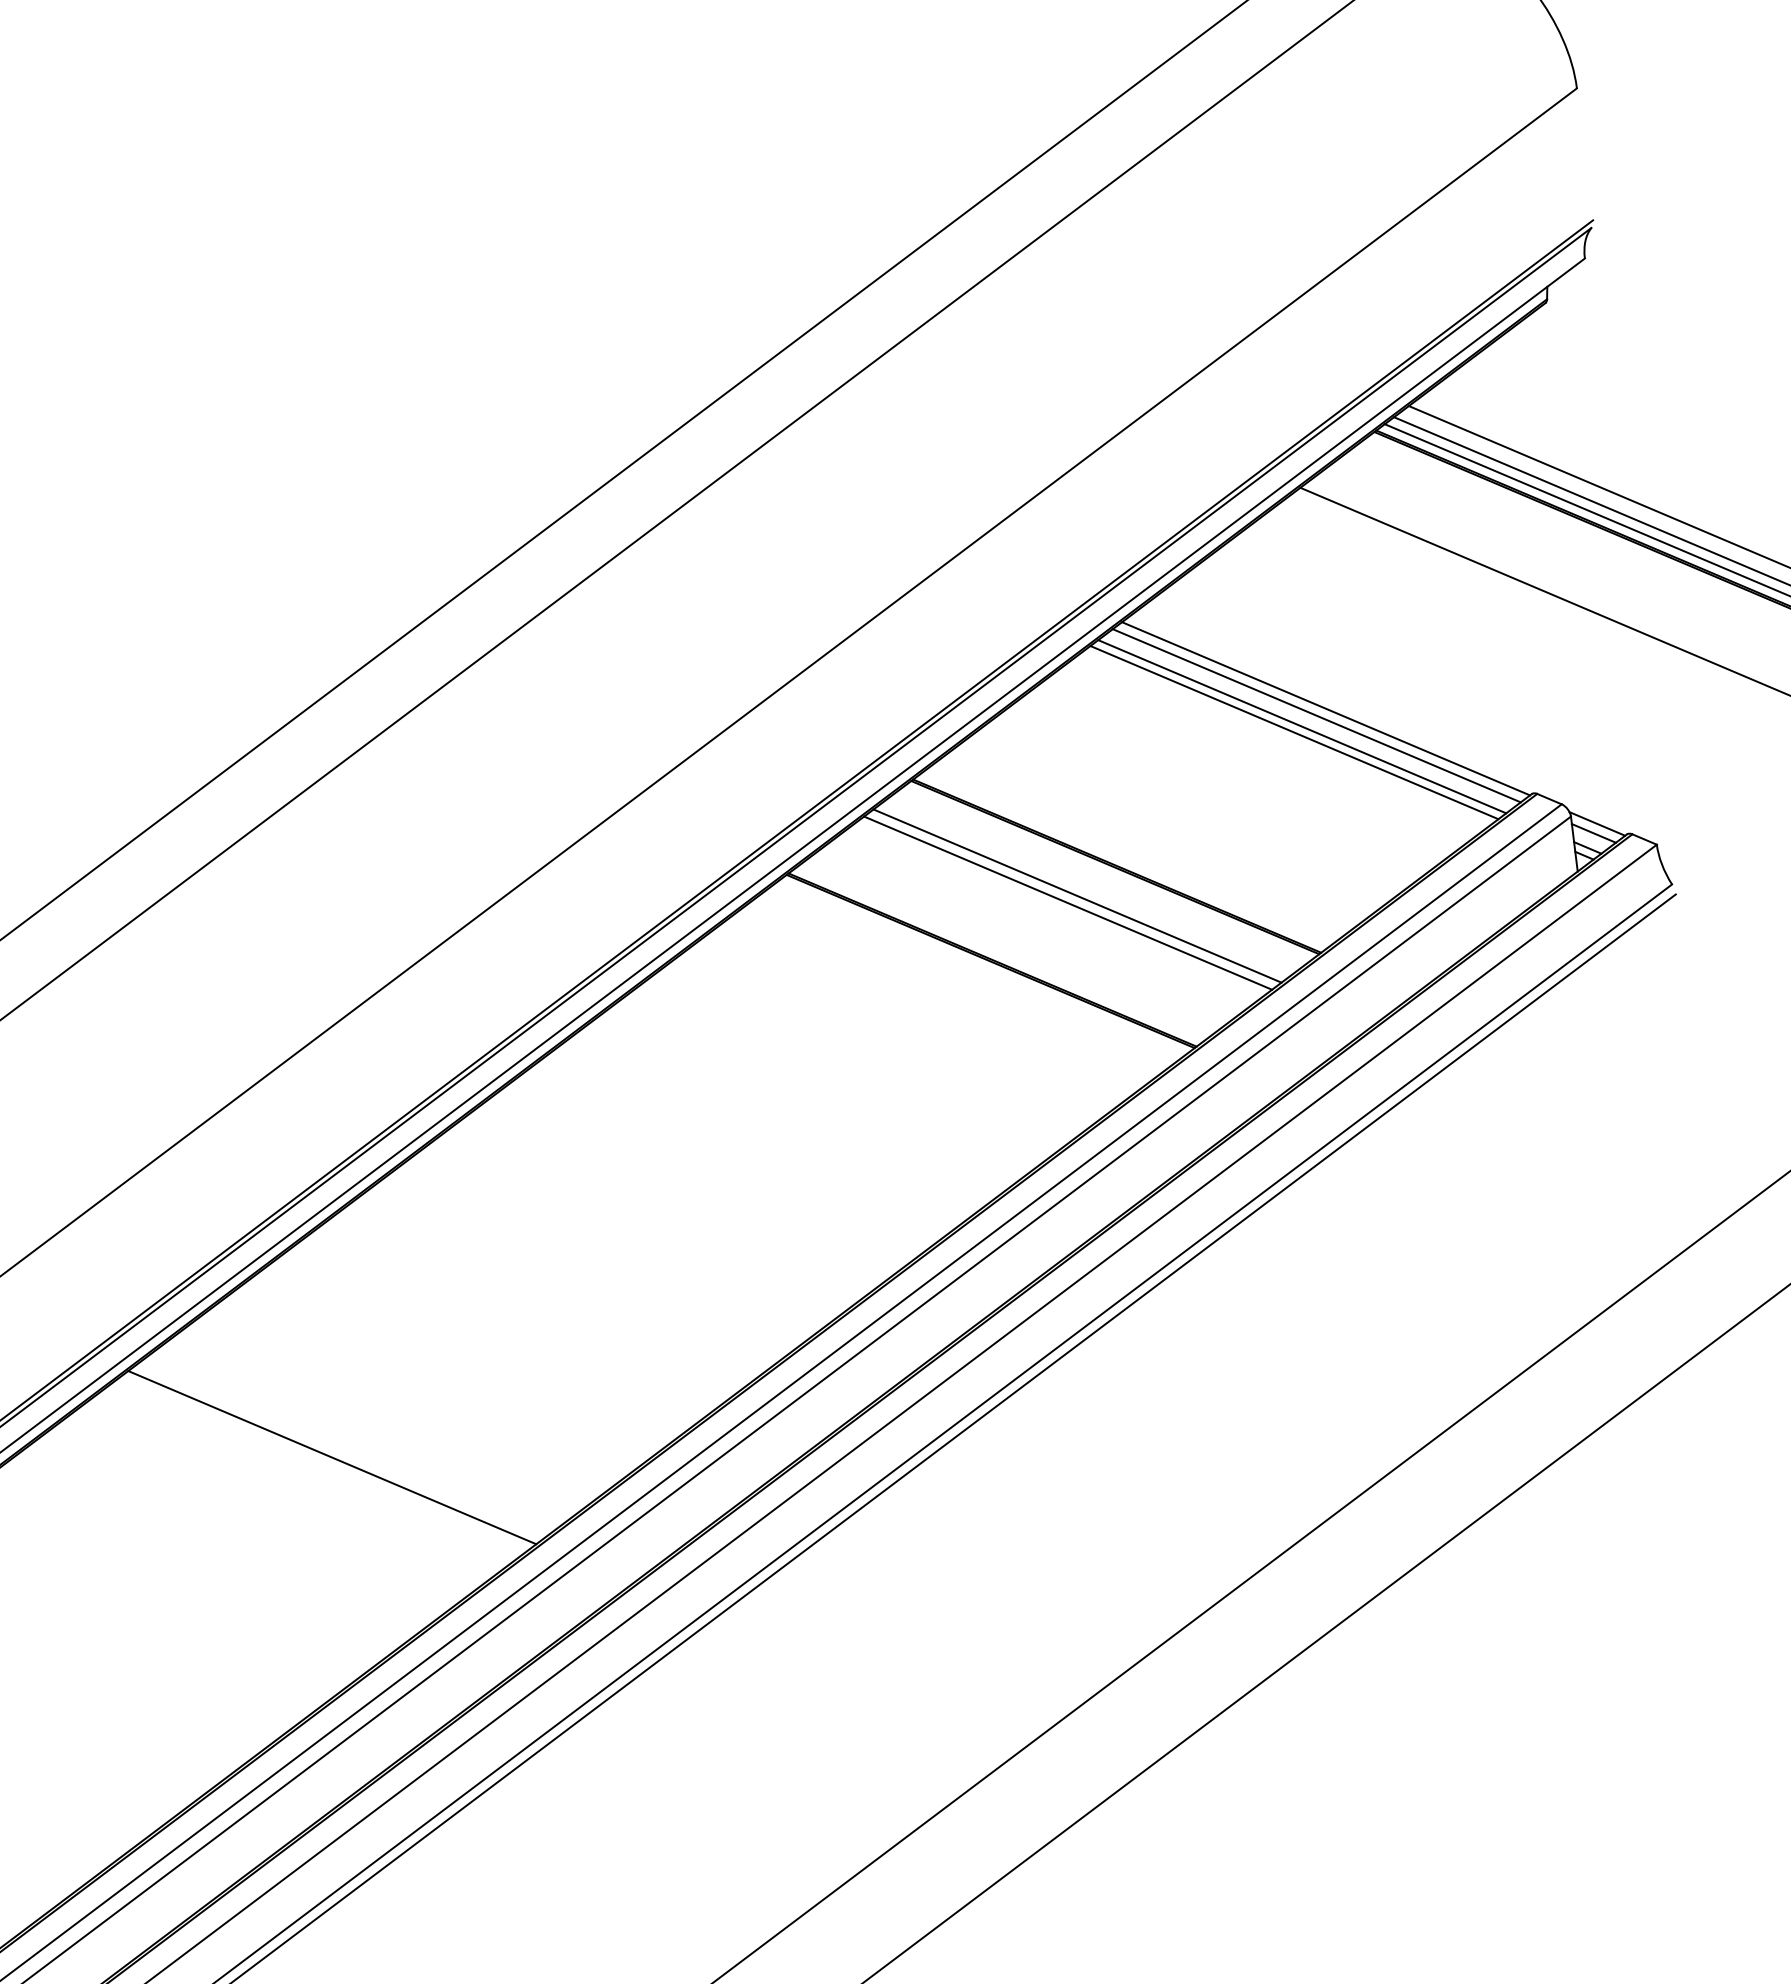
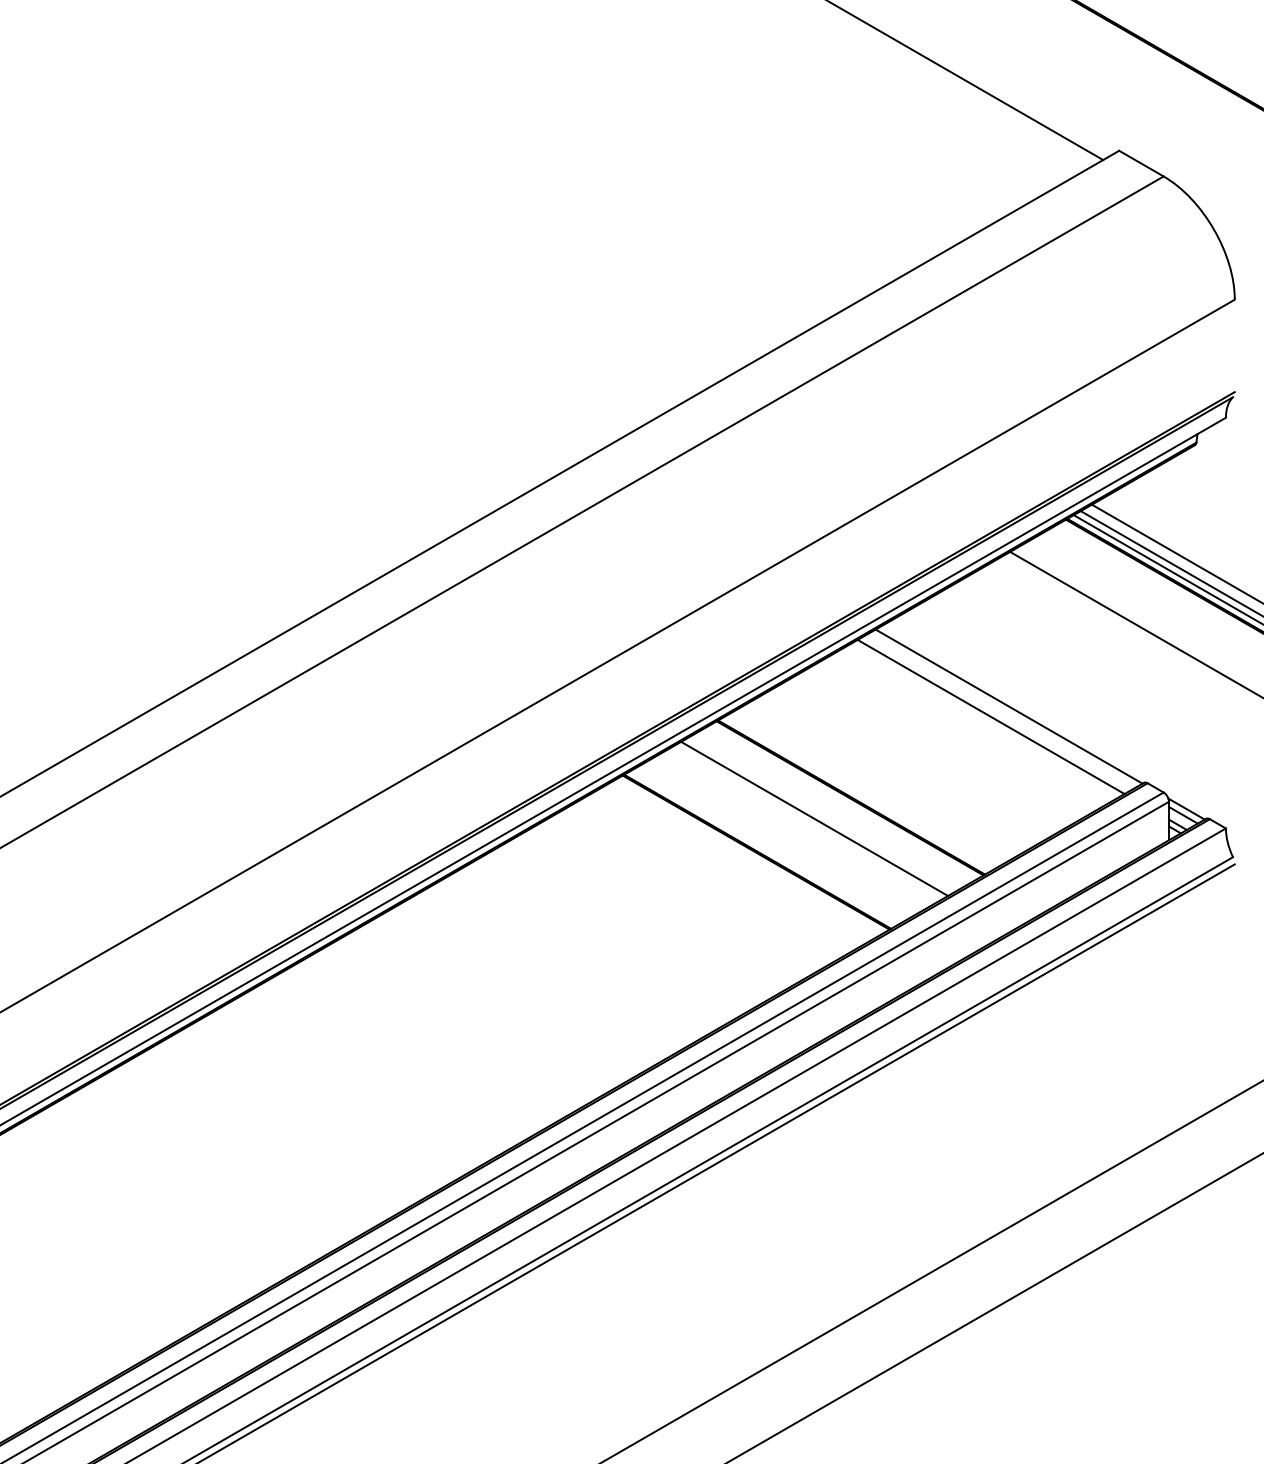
line: (1315, 715) -> (1001, 710), removed
line: (1293, 732) -> (984, 720), removed
line: (1077, 895) -> (821, 814), removed
line: (332, 1458) -> (259, 1139), removed

